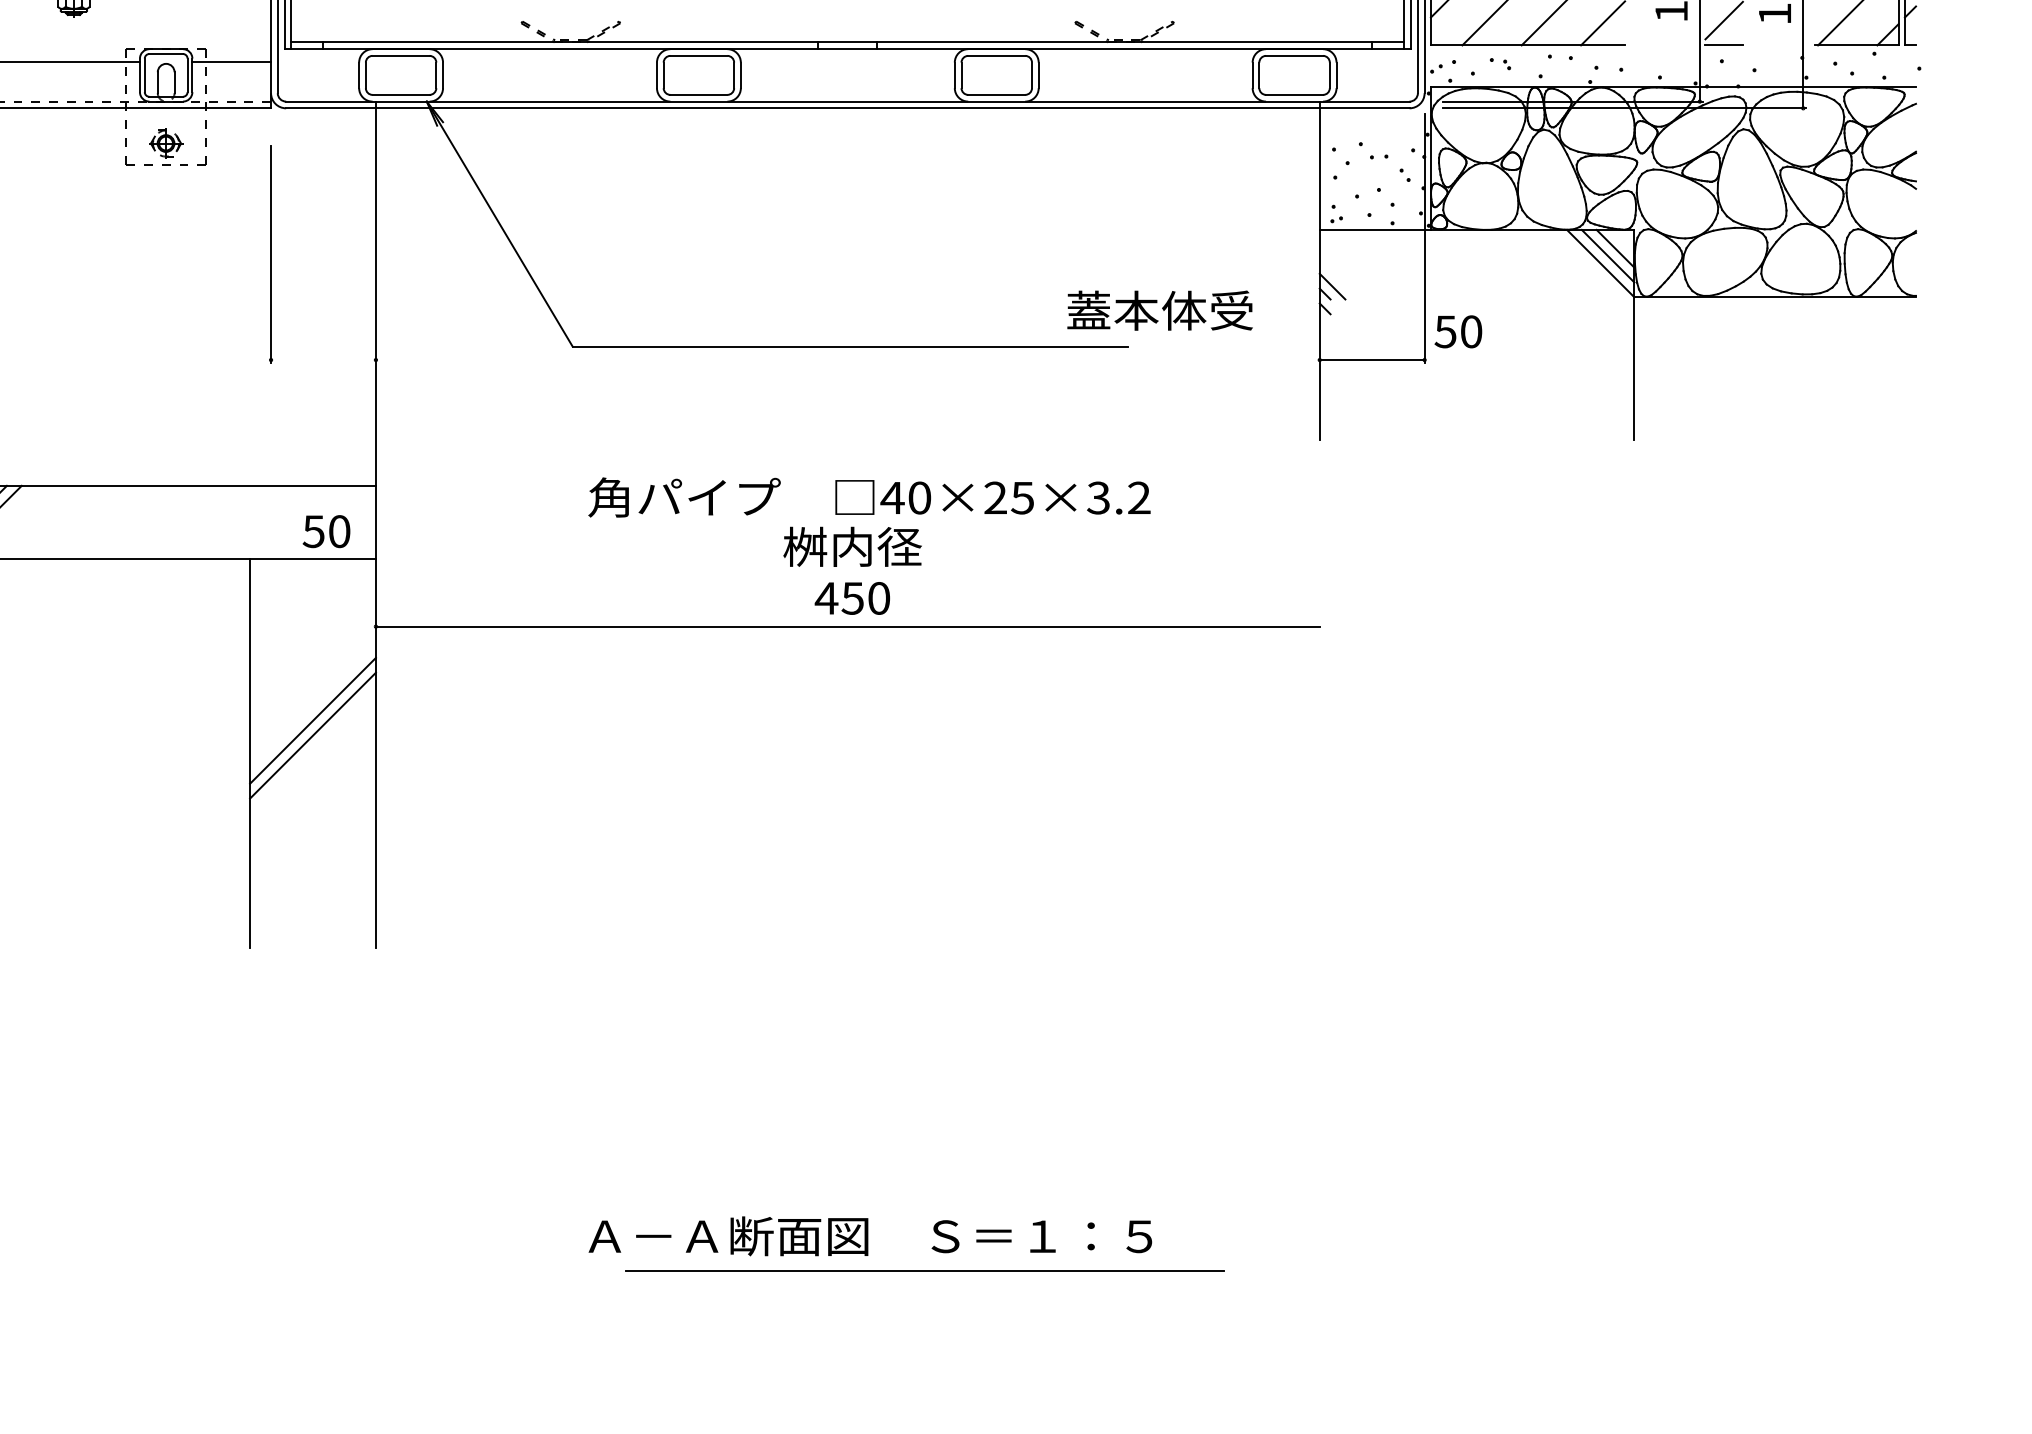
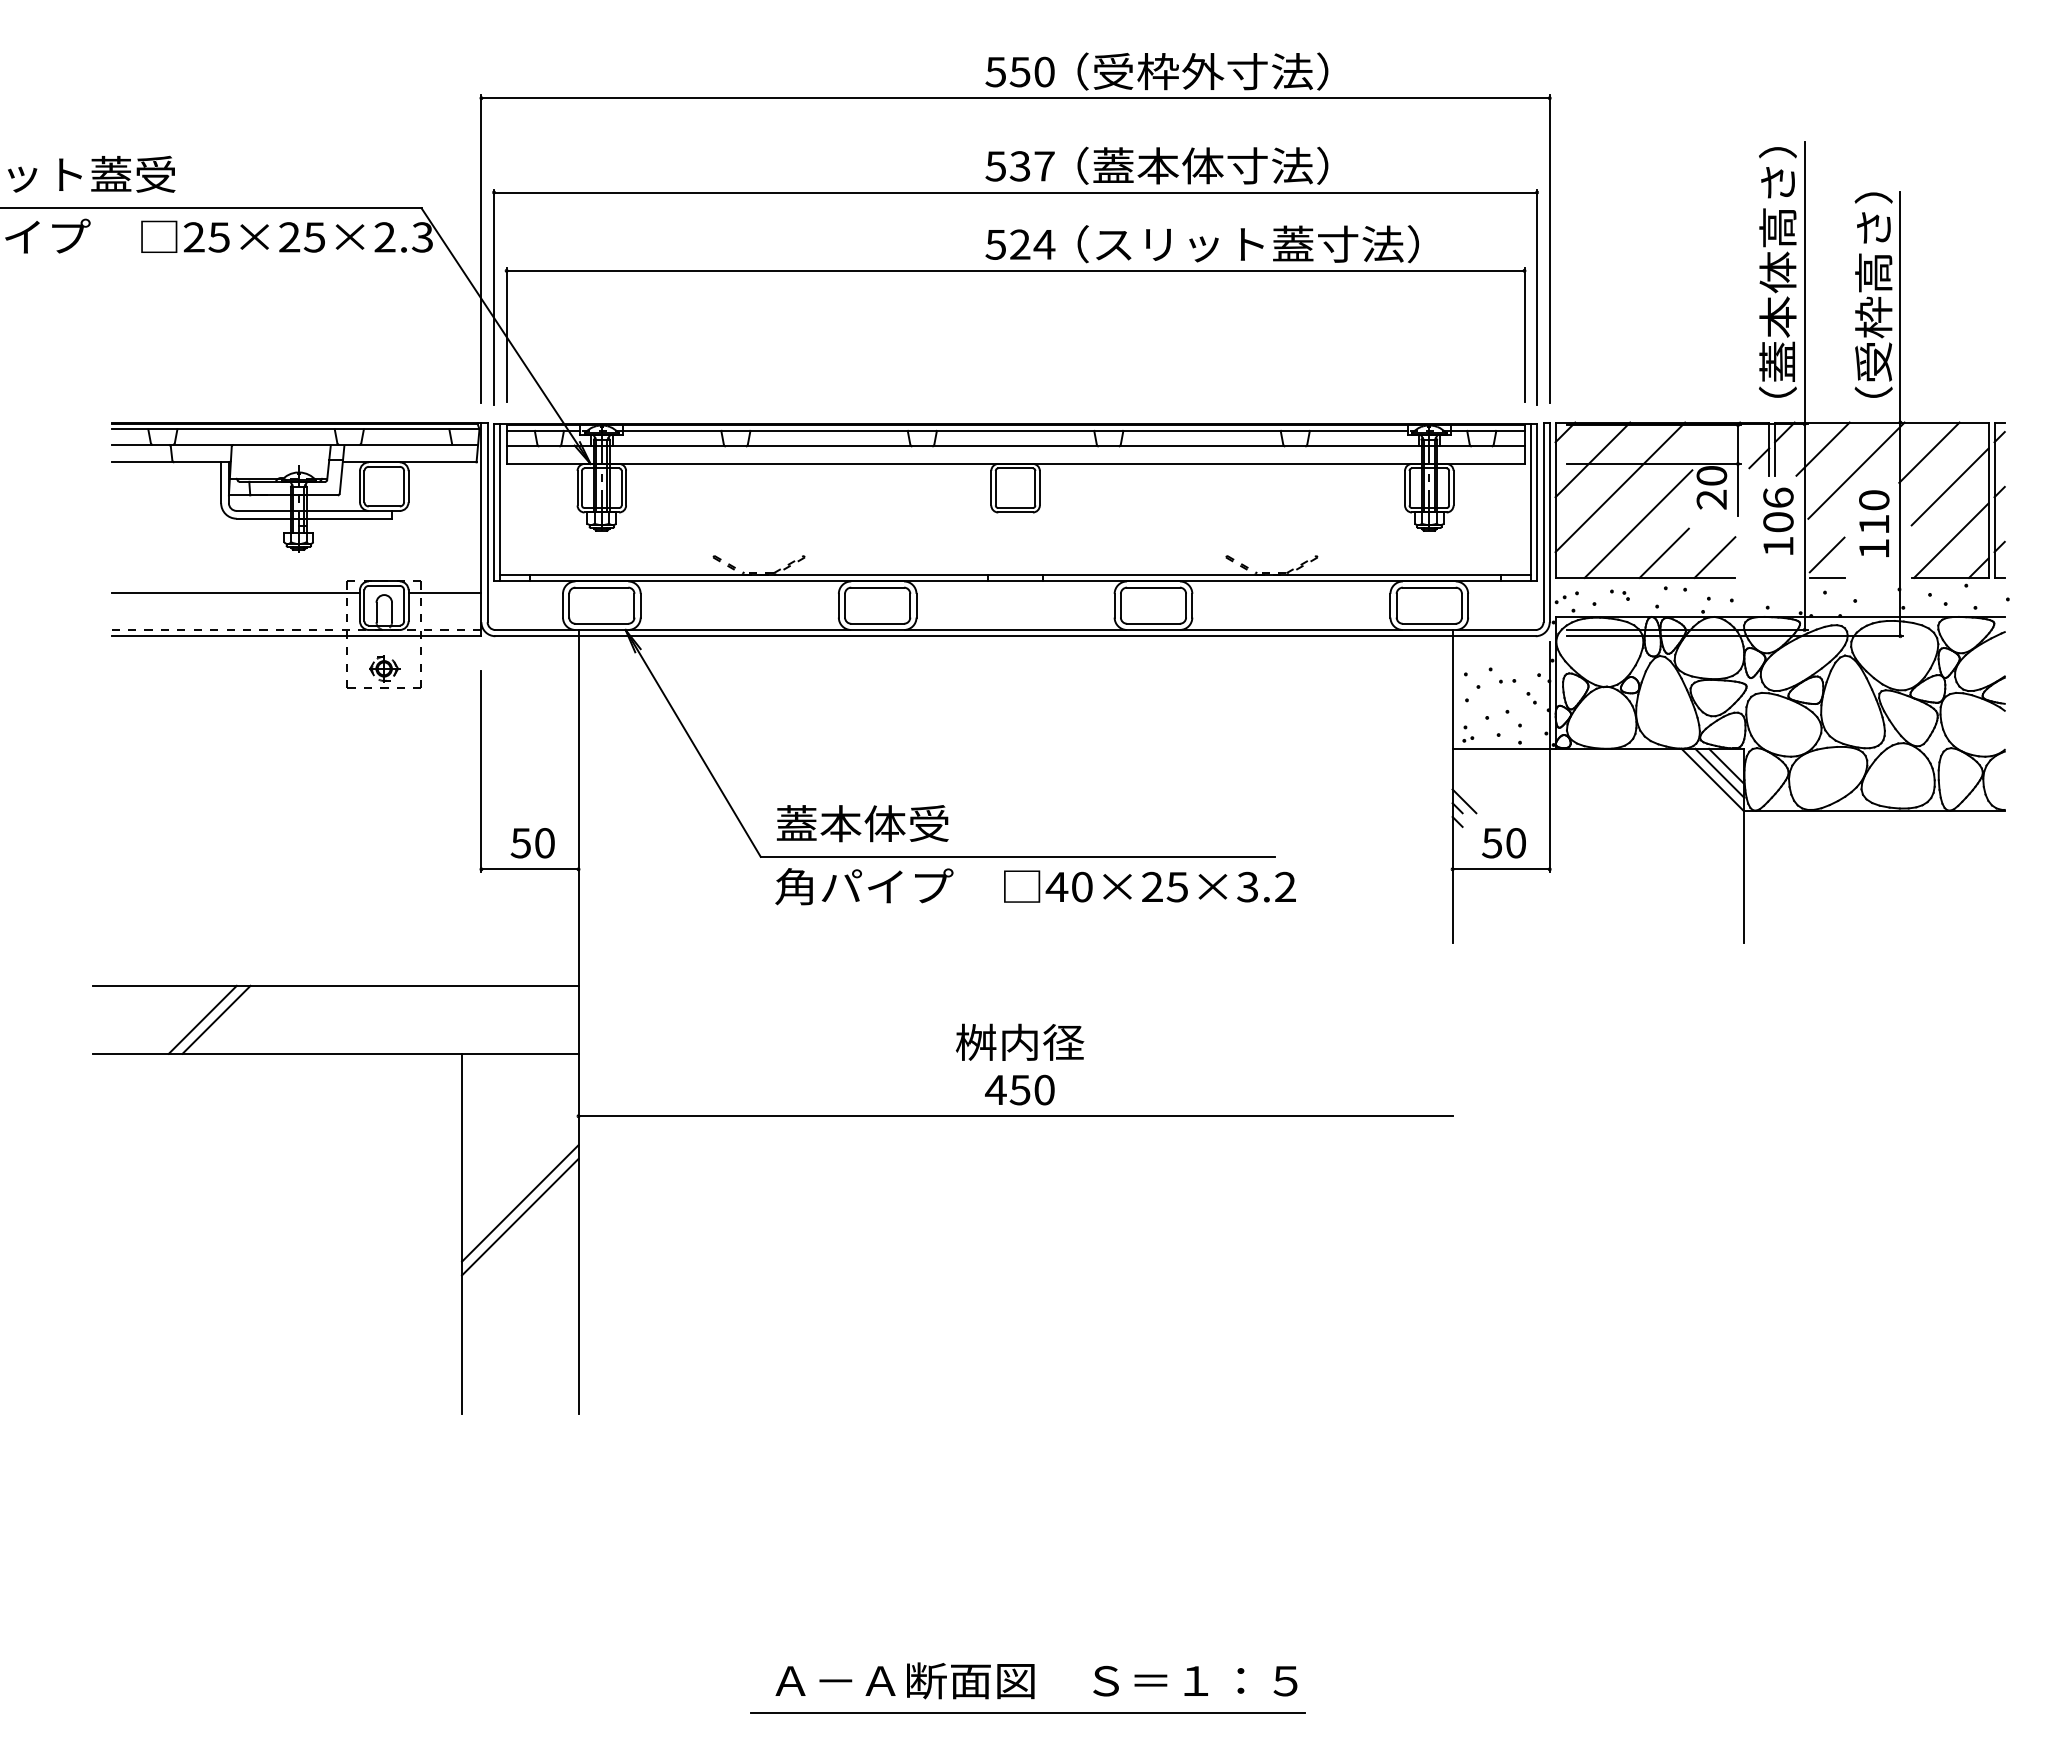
text: (1159, 310) -> (862, 823), moved
text: (1457, 332) -> (1503, 843), moved
line: (322, 360) -> (529, 869), added
text: (869, 497) -> (1035, 886), moved
text: (326, 531) -> (532, 843), moved
line: (924, 1270) -> (1027, 1712), moved

